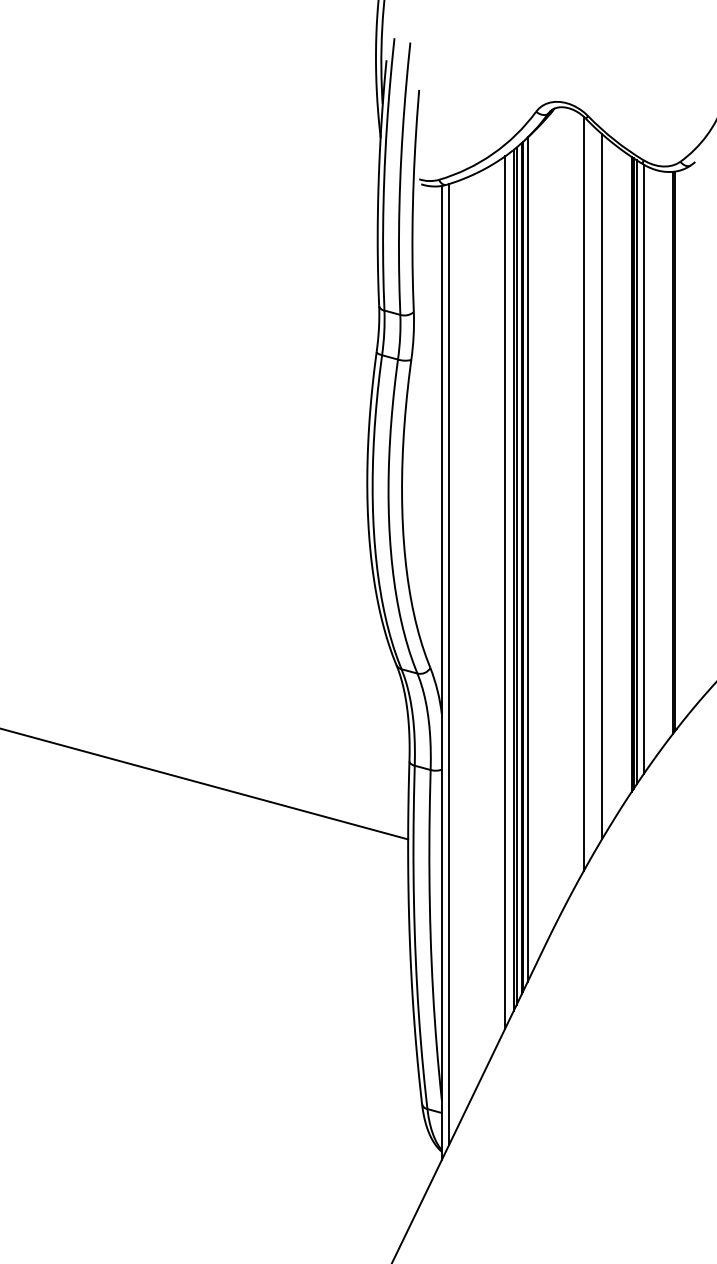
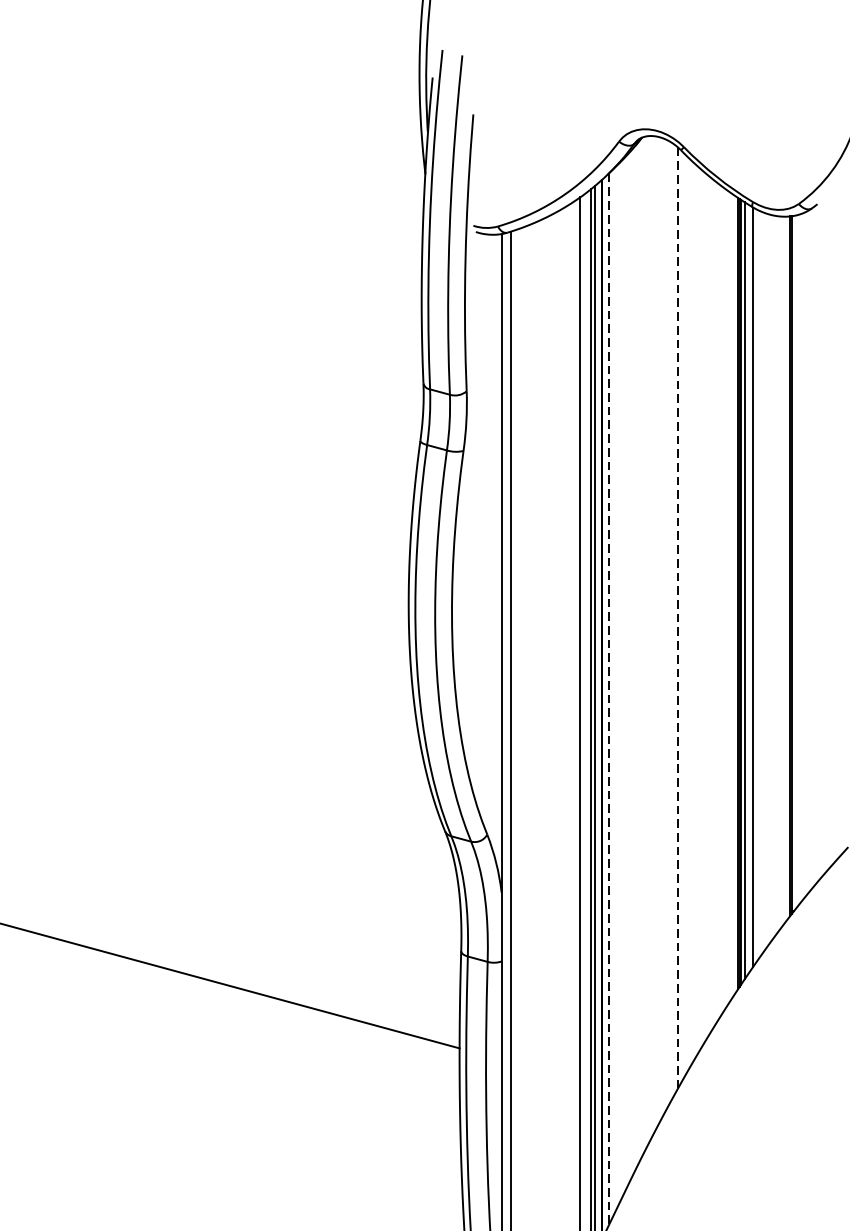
line: (602, 486) -> (701, 608), removed
line: (583, 494) -> (678, 618), solid -> dashed
line: (527, 560) -> (608, 700), solid -> dashed

